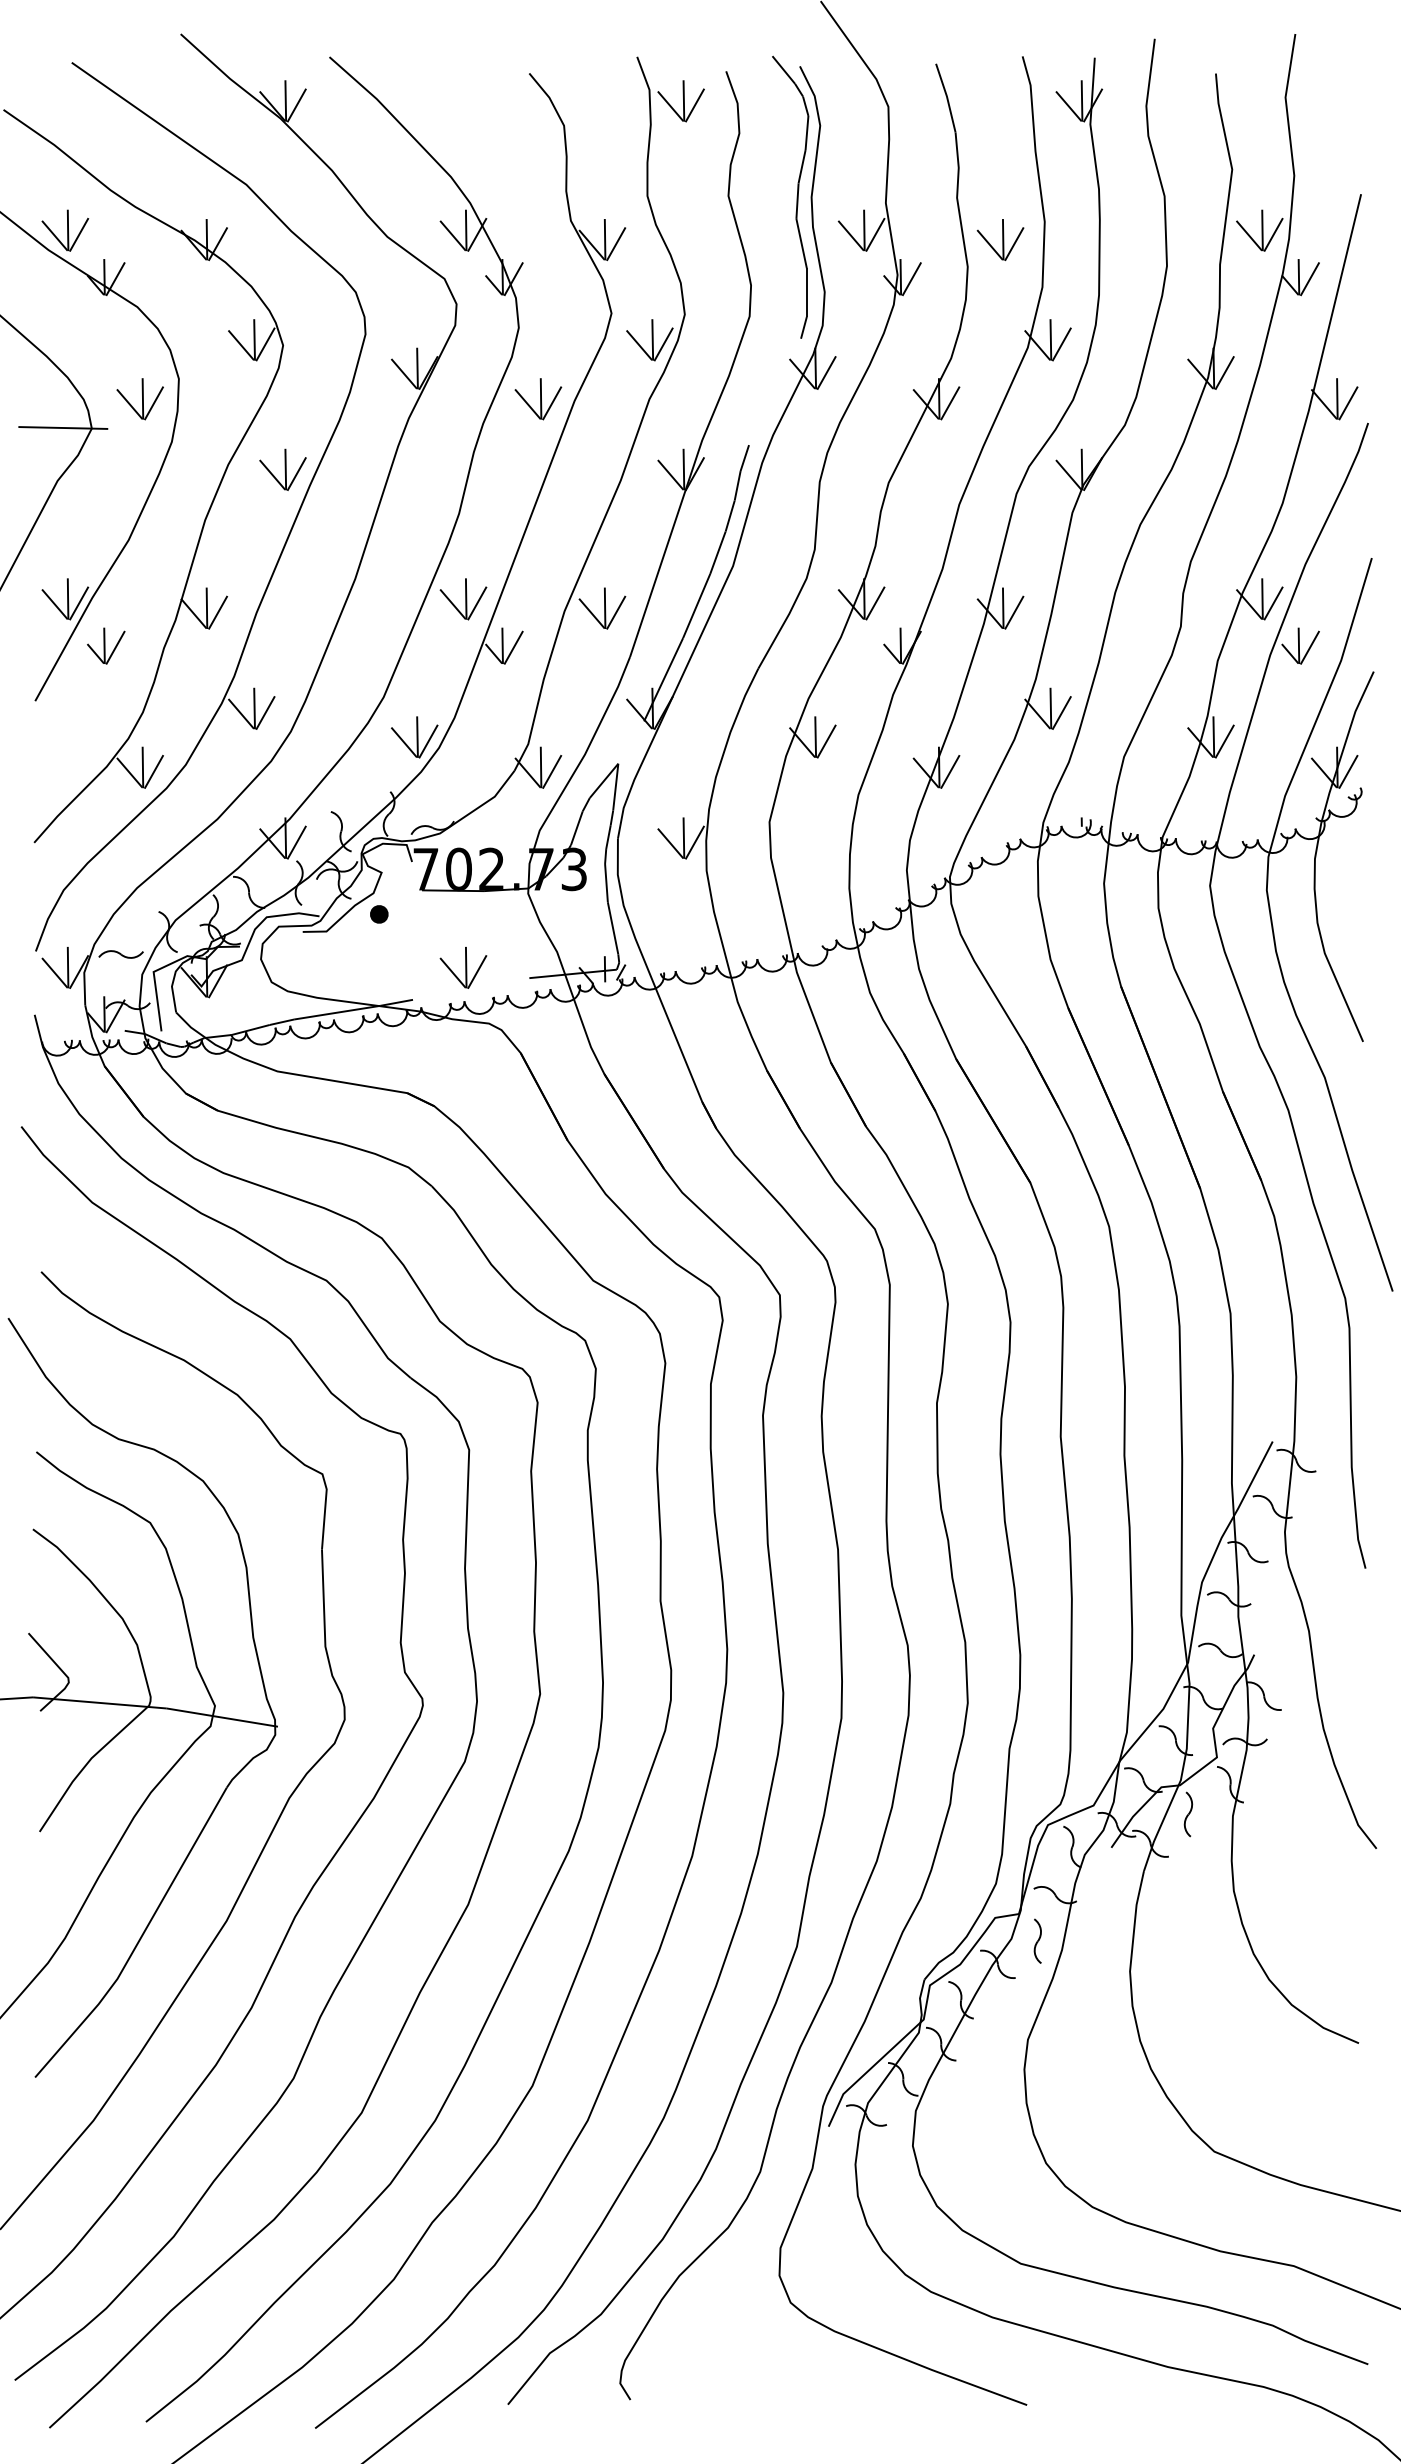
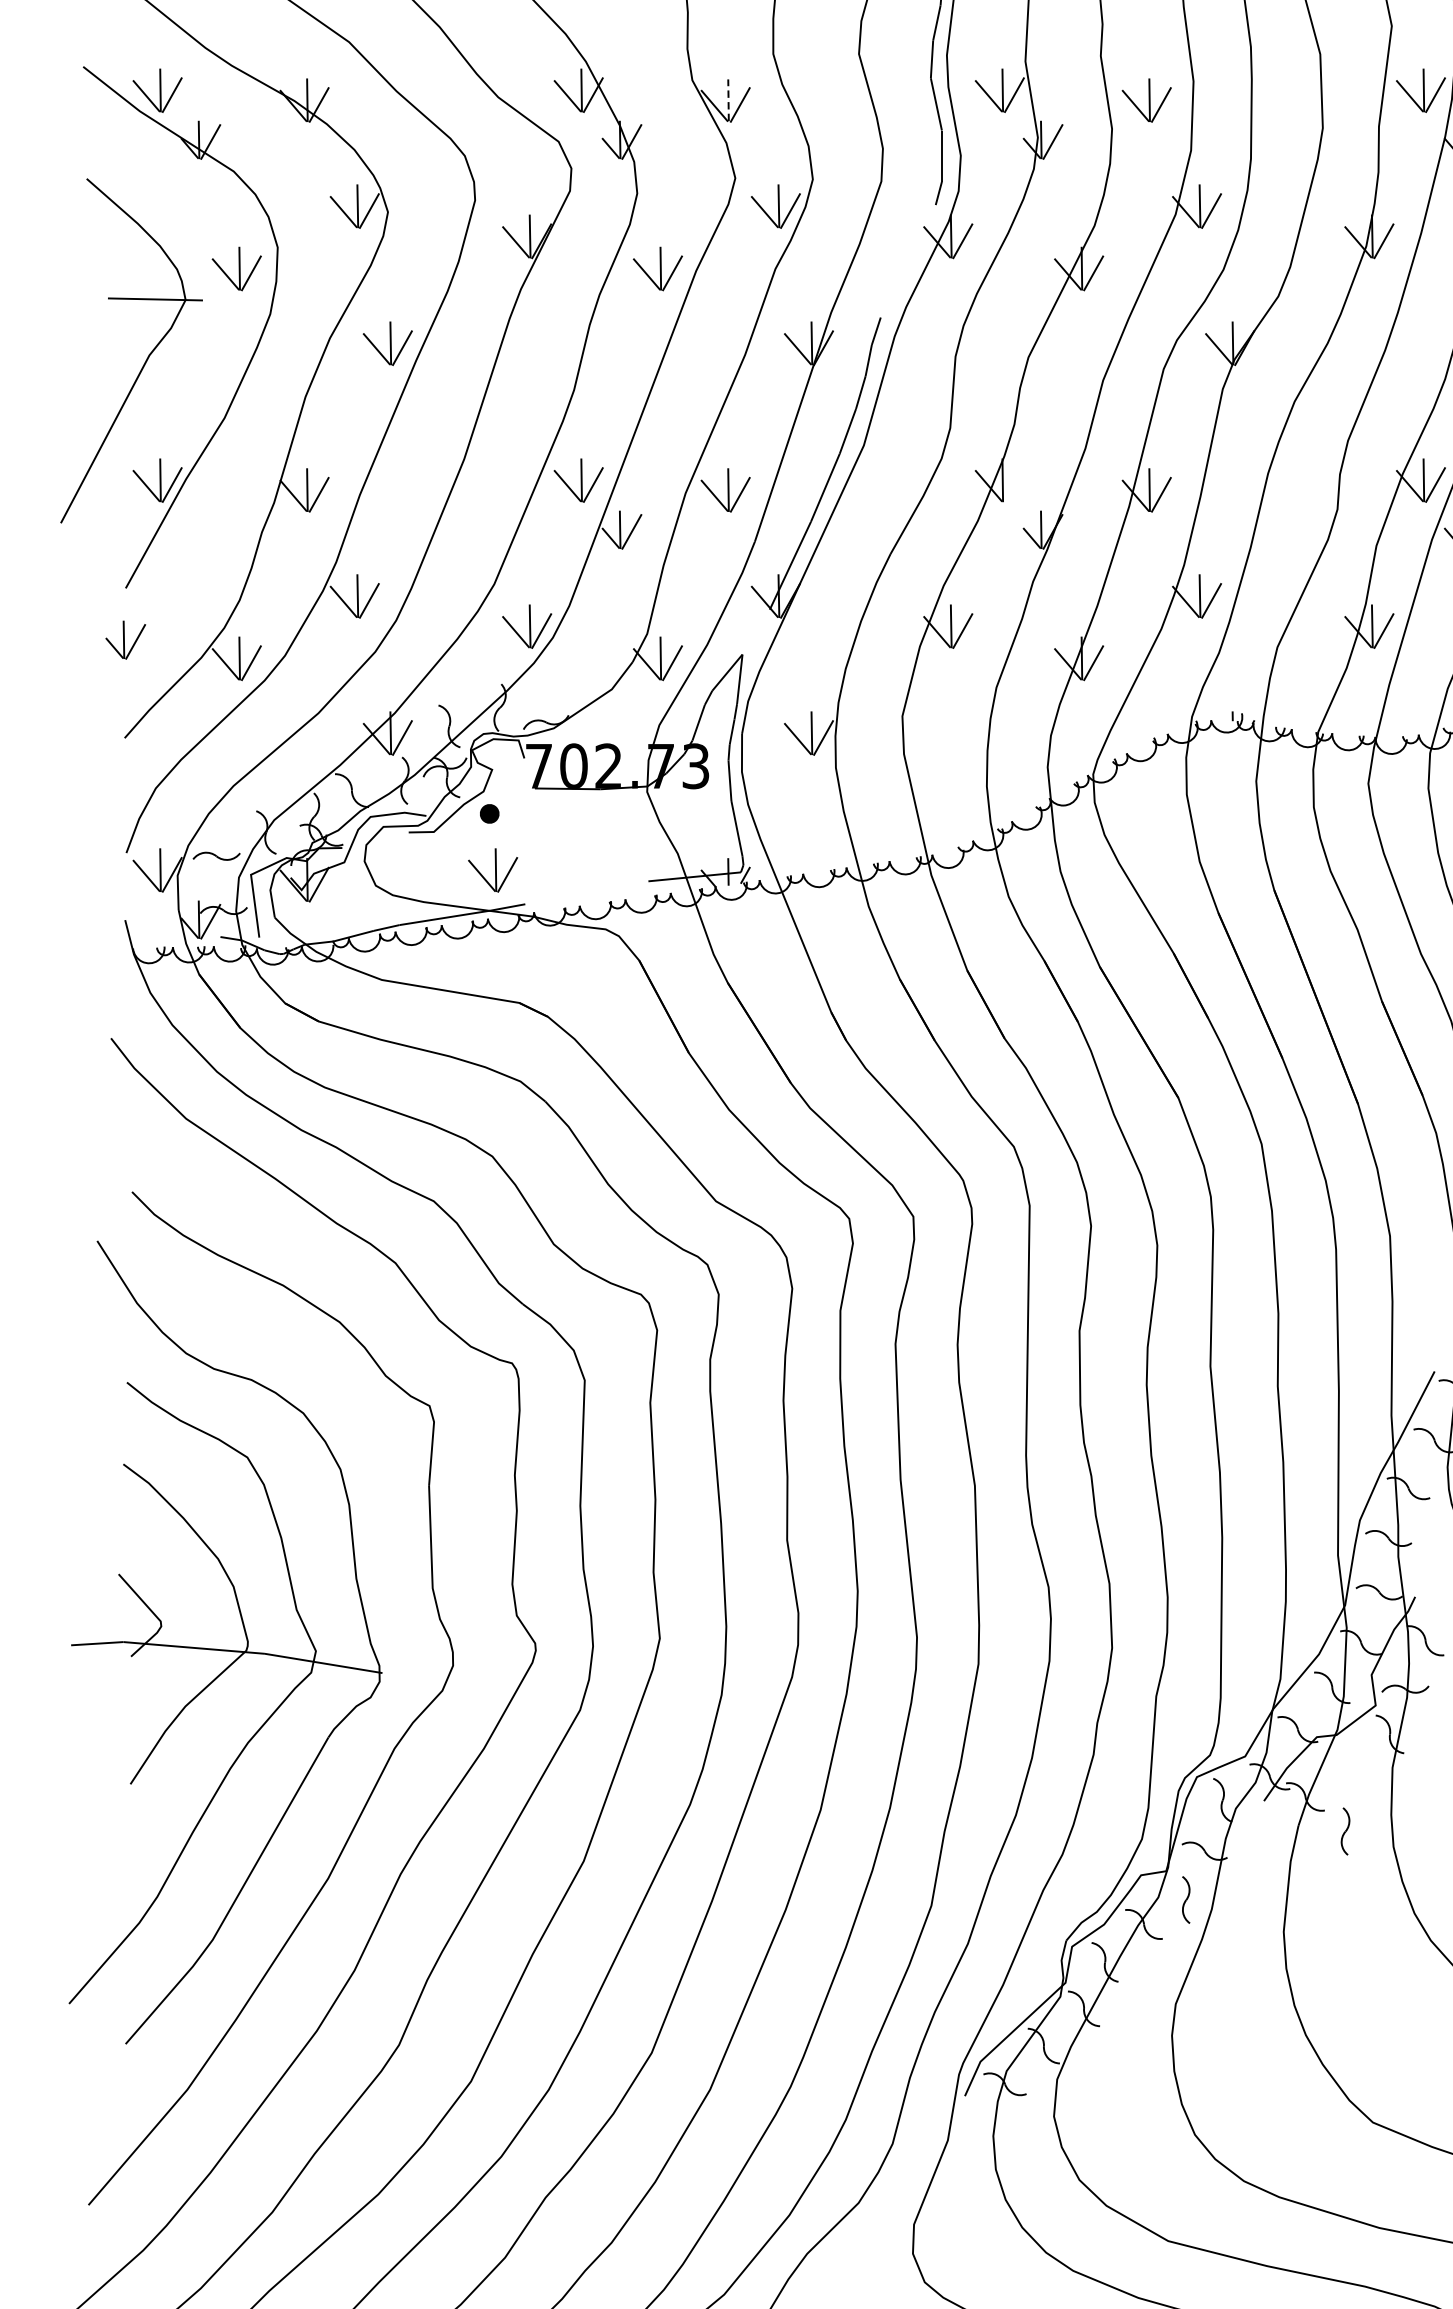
line: (605, 239) -> (728, 100), solid -> dashed
line: (875, 603) -> (1014, 485), removed
part: (106, 645) -> (126, 639), moved
part: (463, 967) -> (493, 870), moved
part: (1188, 1814) -> (1345, 1831), moved

